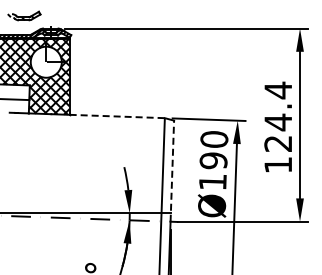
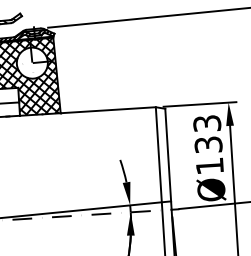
line: (117, 116) -> (108, 110), dashed -> solid
text: (213, 150) -> (207, 134), Ø190 -> Ø133
line: (172, 171) -> (168, 159), dashed -> solid

